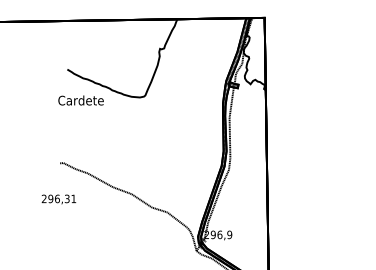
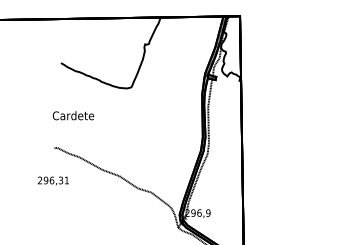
text: (80, 100) -> (72, 115), moved

